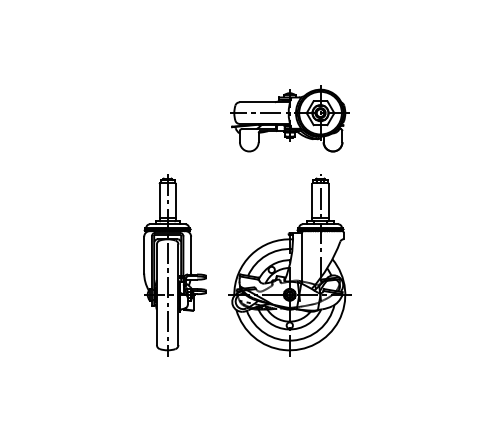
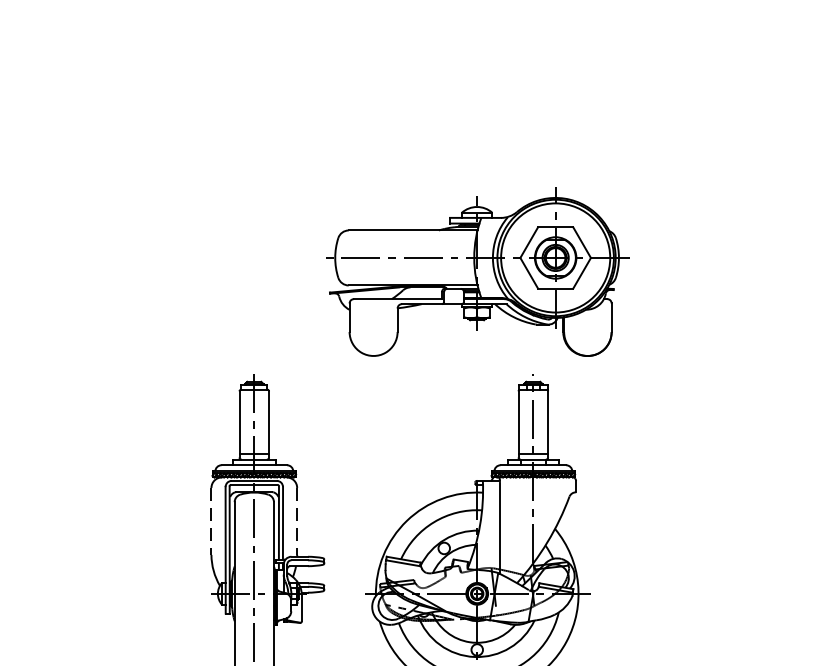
part: (289, 118) -> (476, 271), size x1.4
line: (144, 255) -> (212, 522), solid -> dashed
line: (191, 255) -> (297, 522), solid -> dashed

